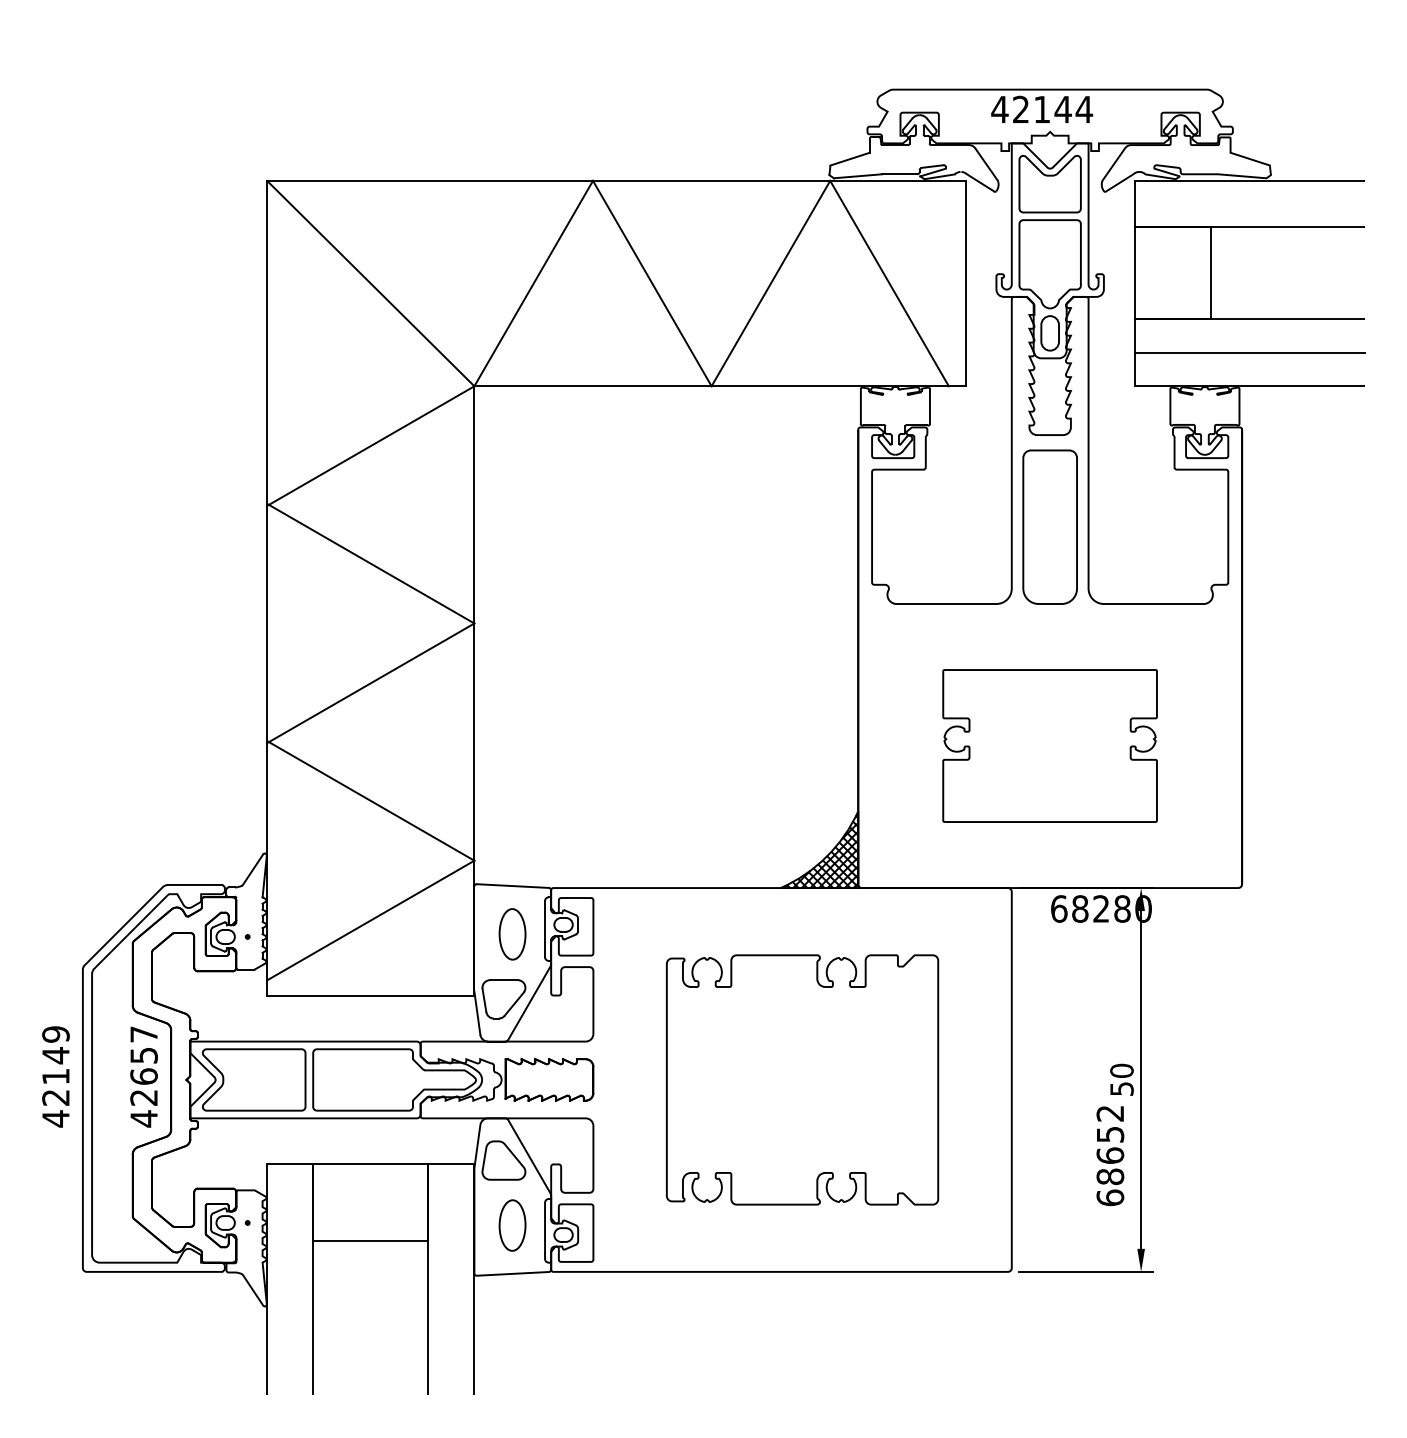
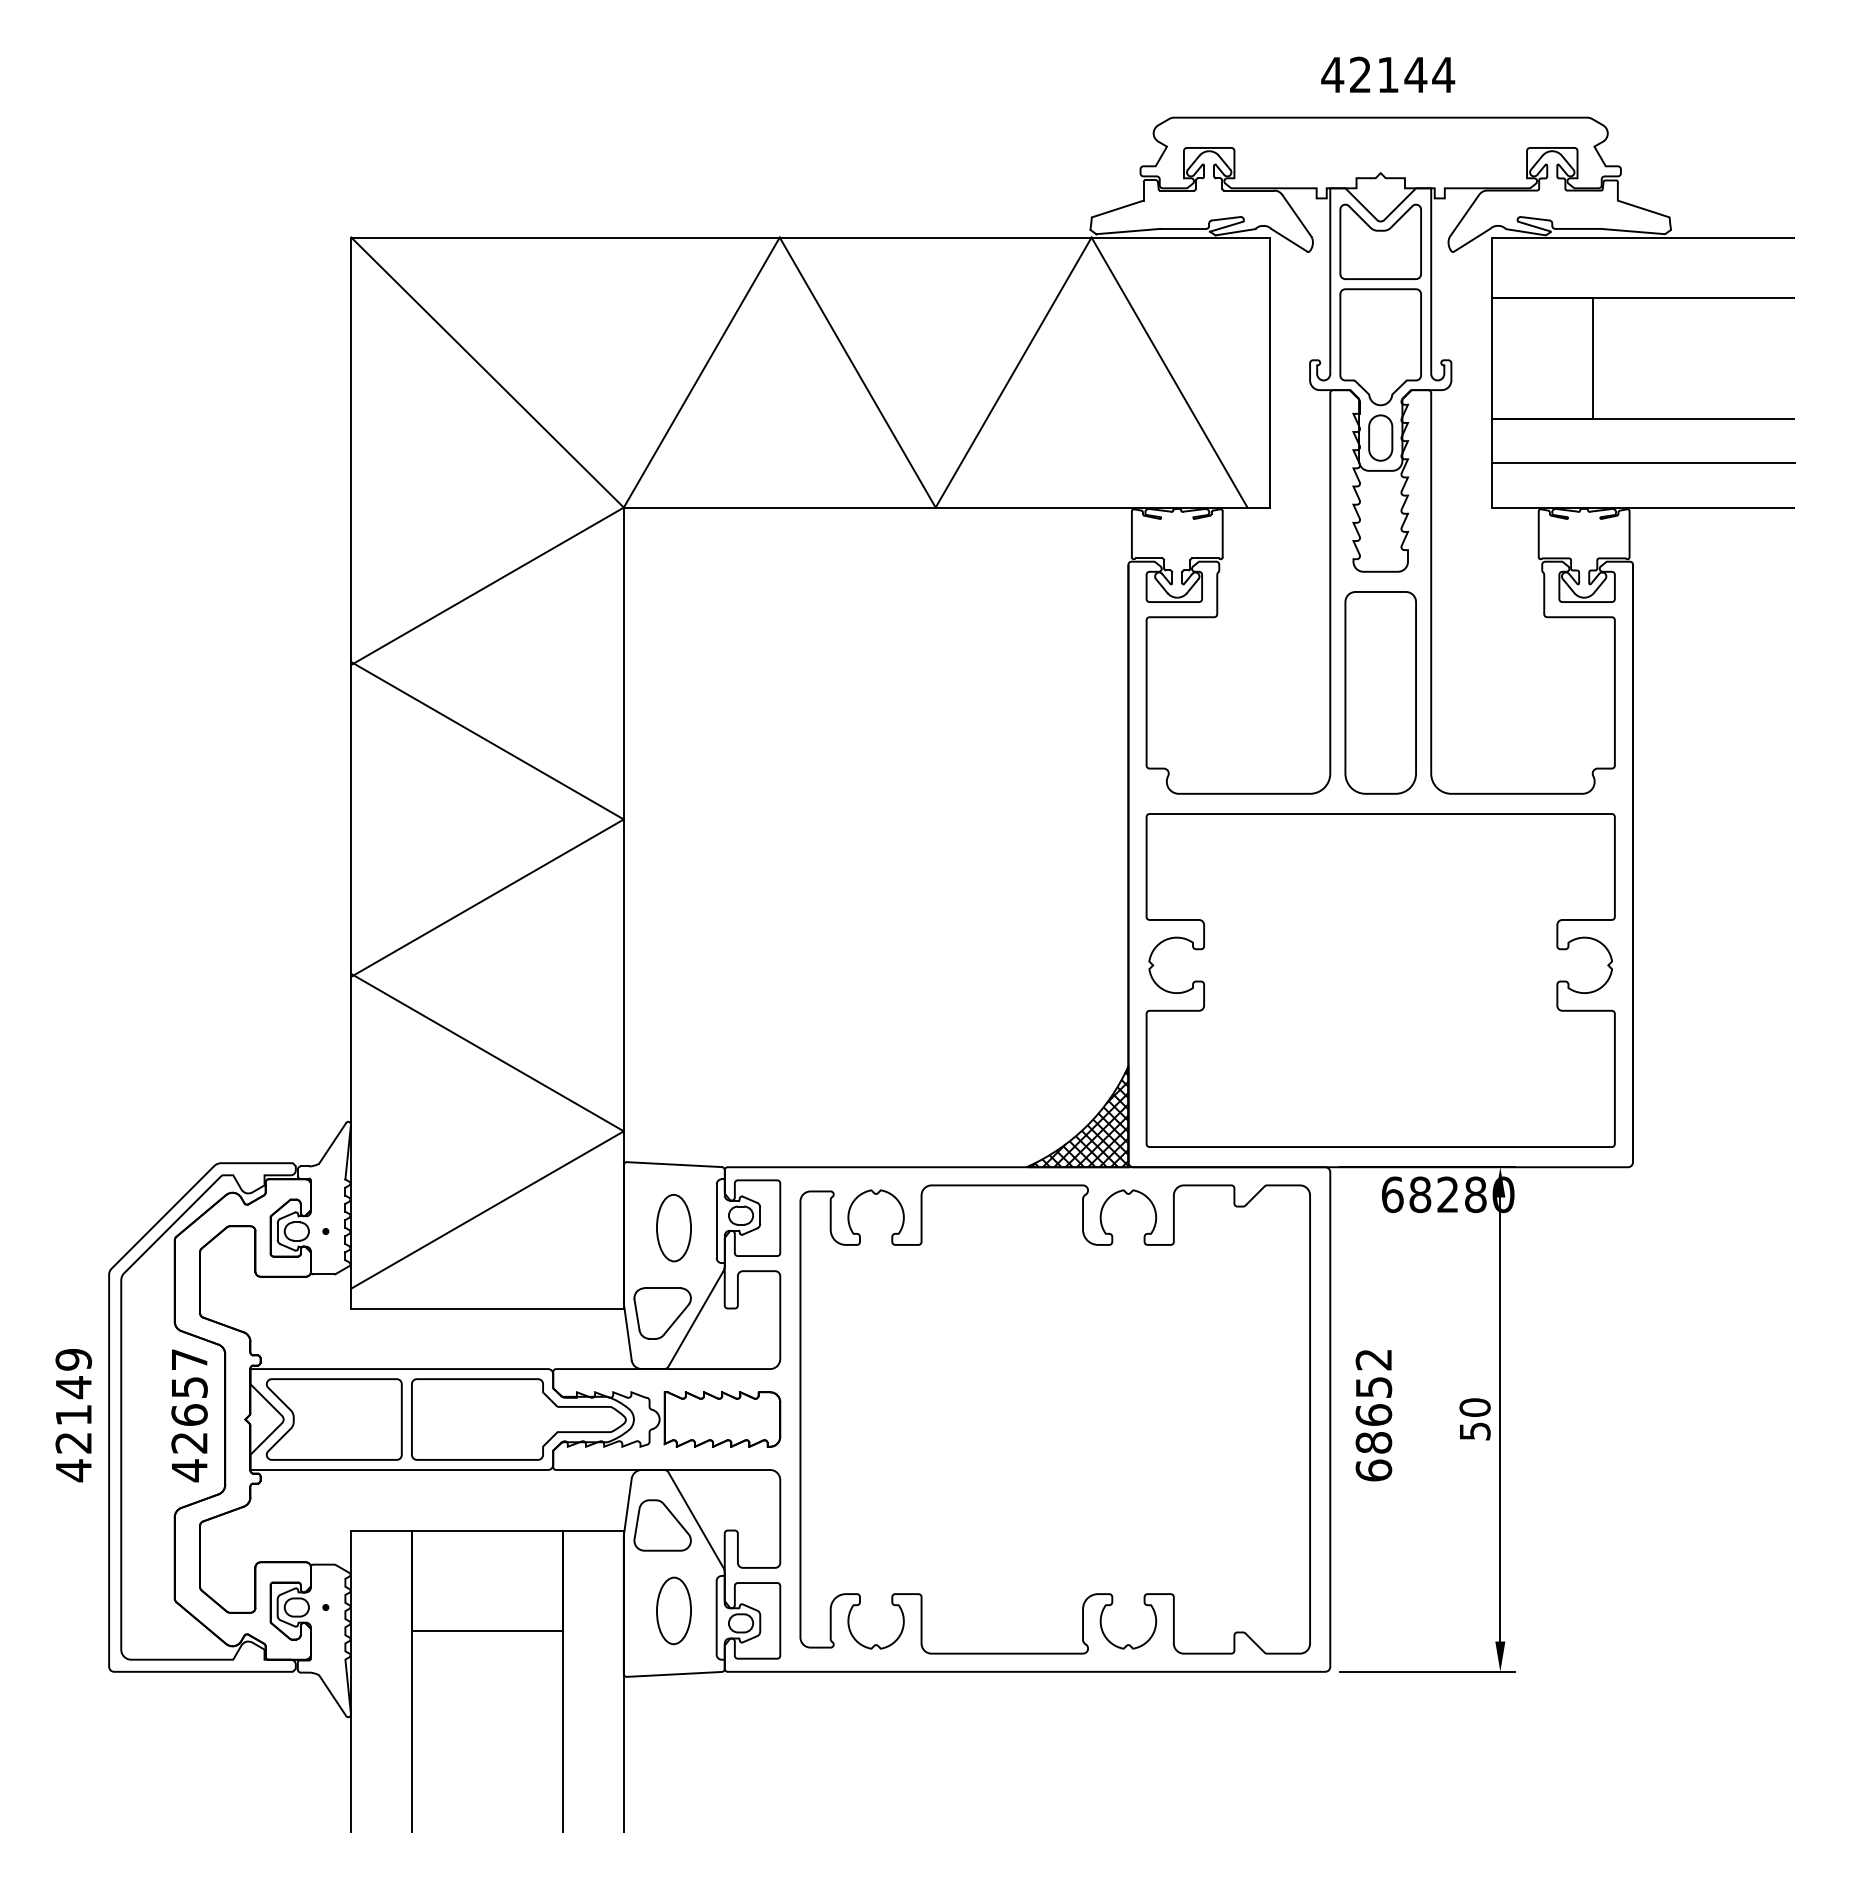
text: (1042, 109) -> (1388, 74), moved
part: (1049, 746) -> (1380, 980), size x1.67
part: (802, 1079) -> (1054, 1419), size x1.43
text: (1110, 1156) -> (1373, 1415), moved

